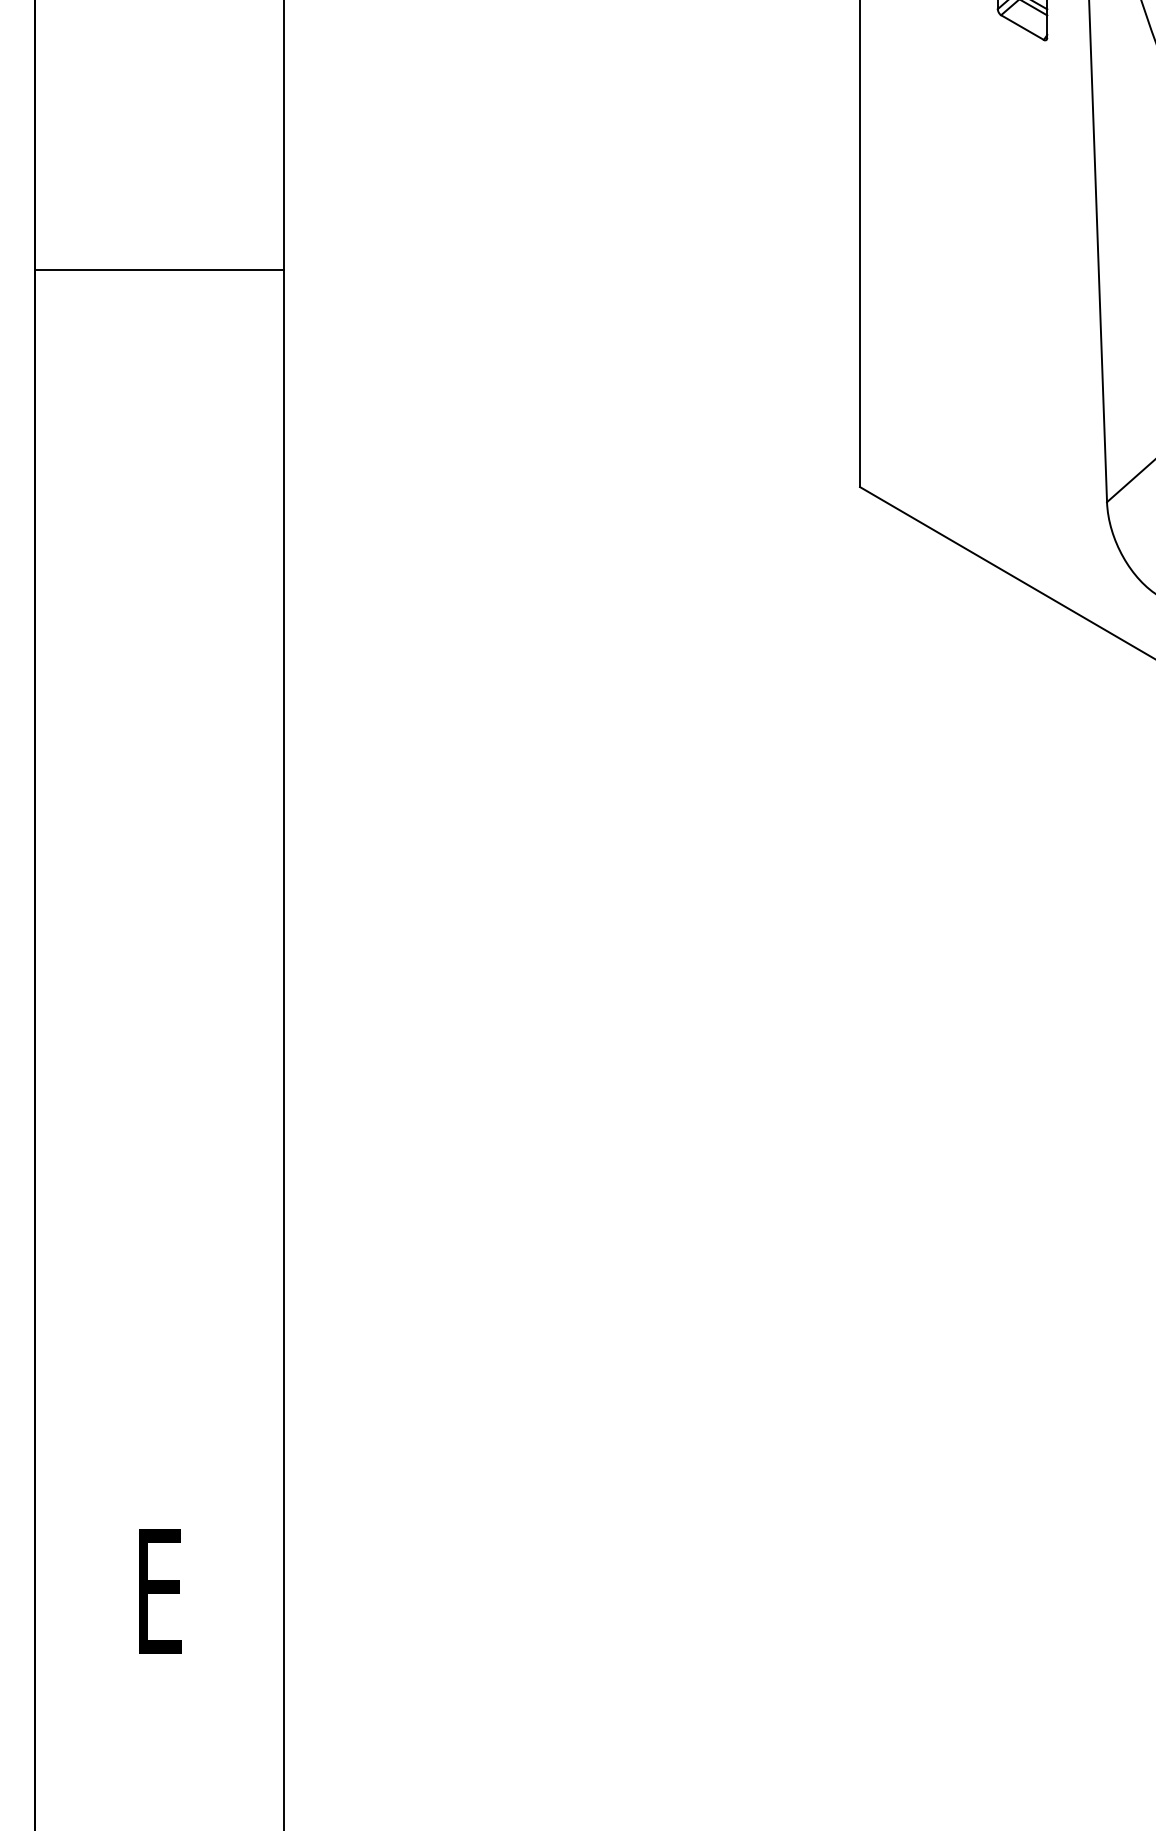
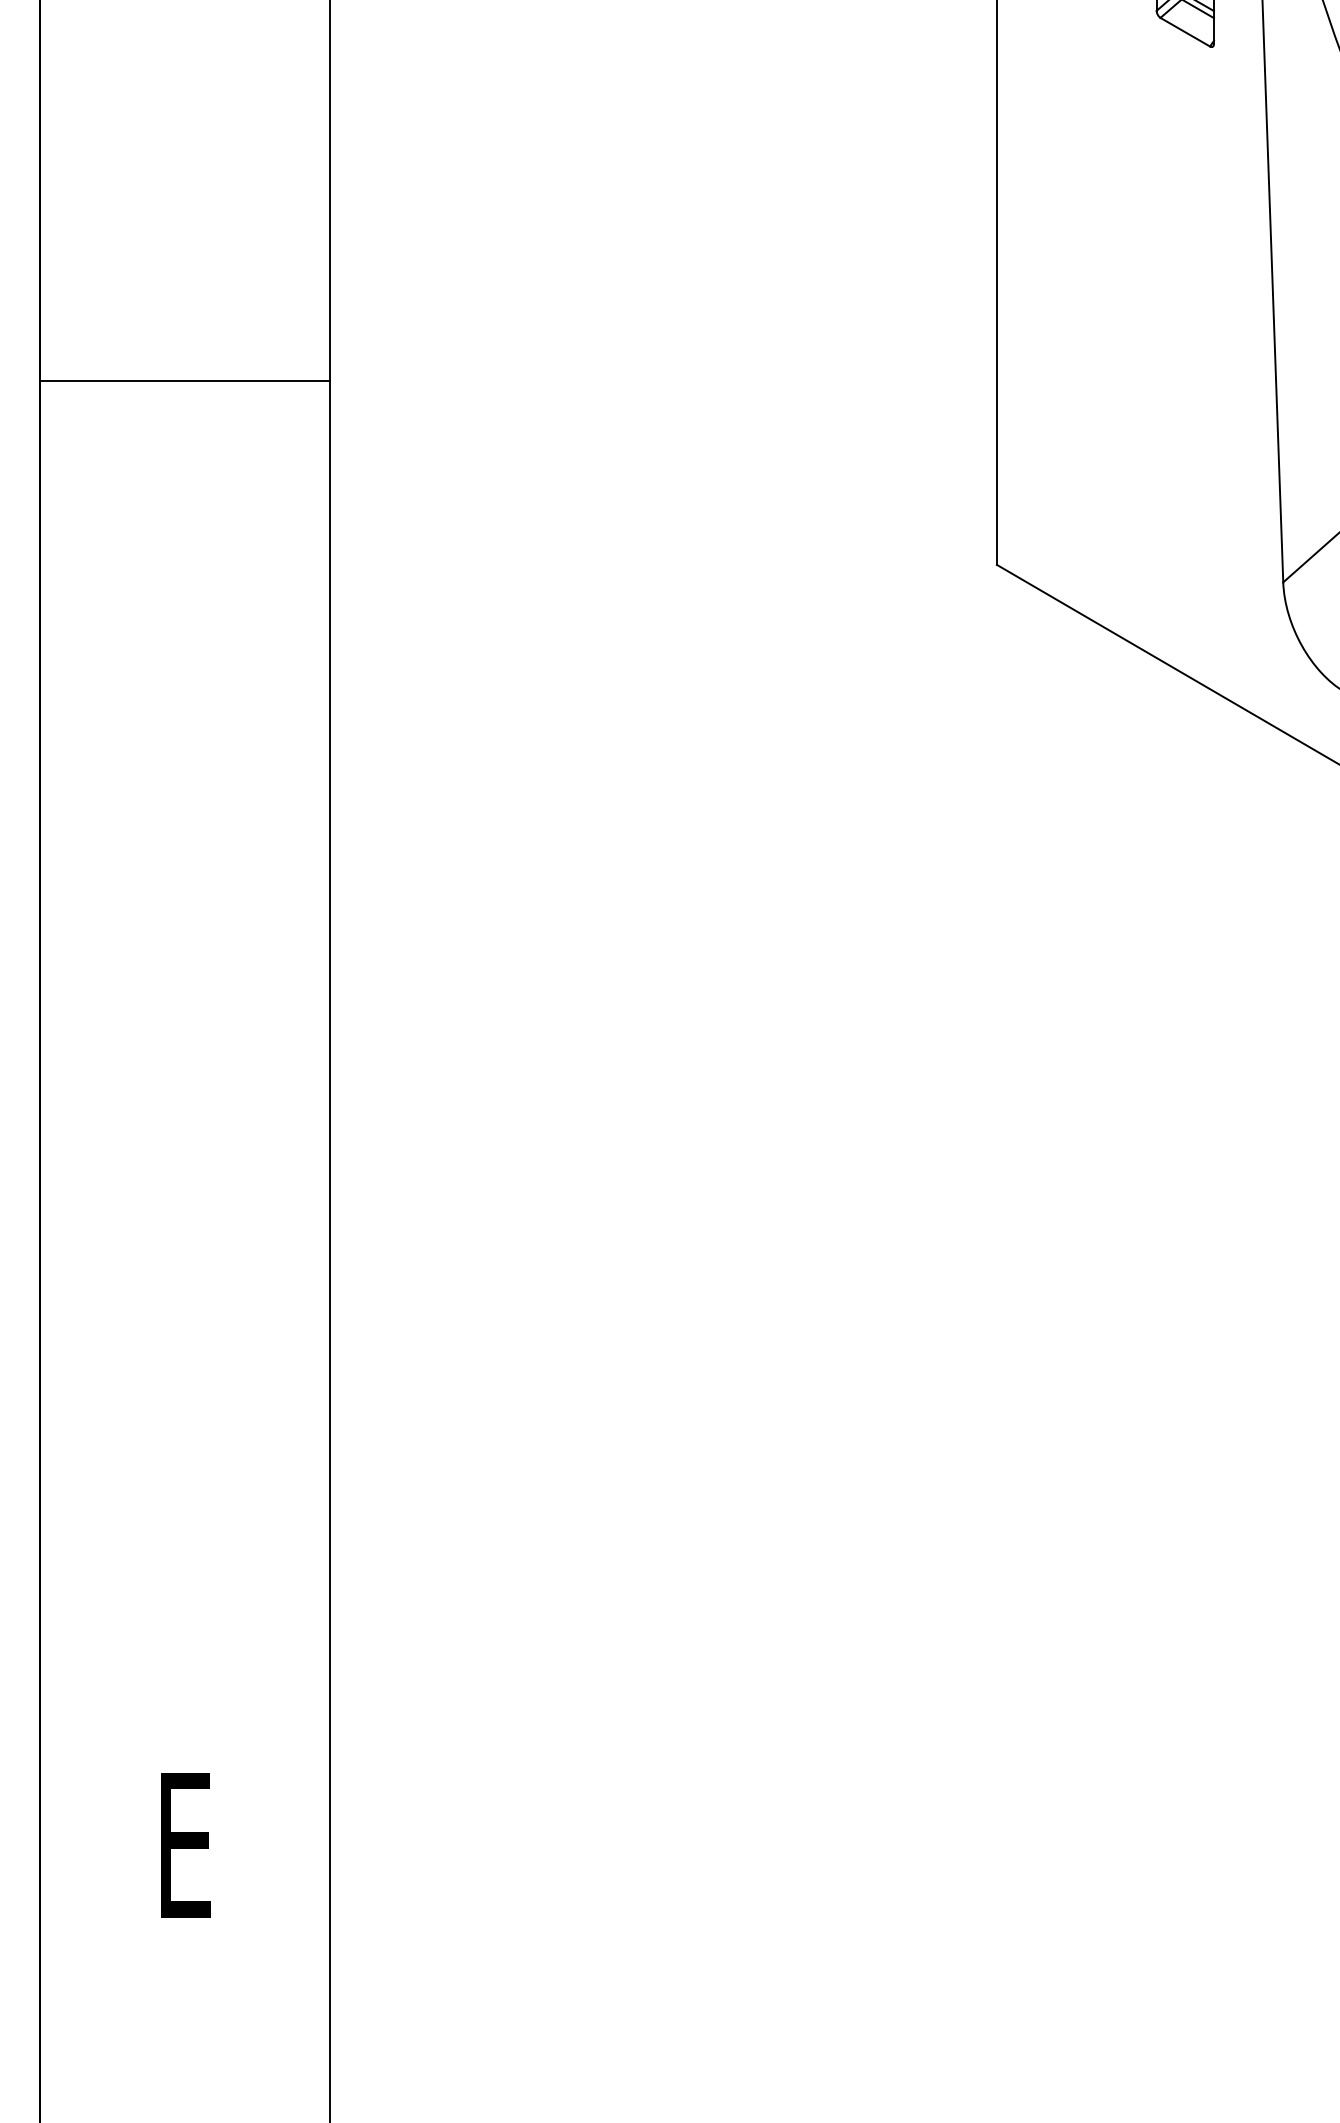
line: (159, 269) -> (184, 381), moved

